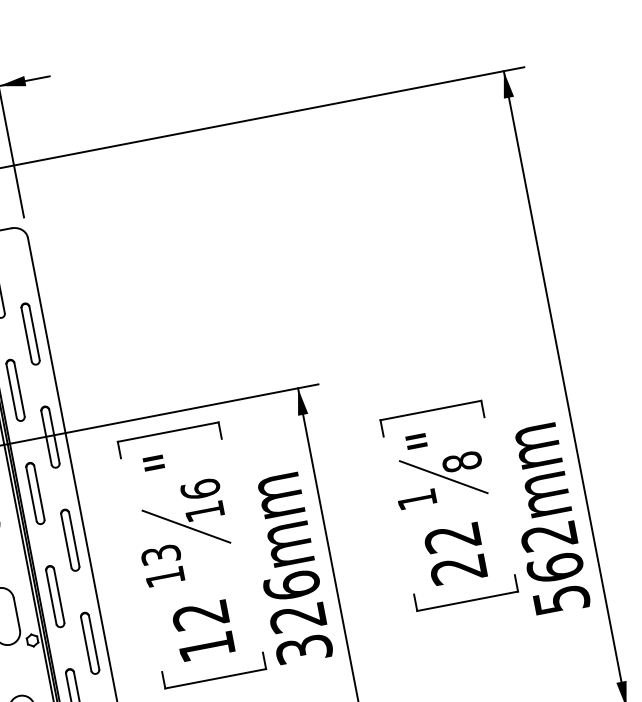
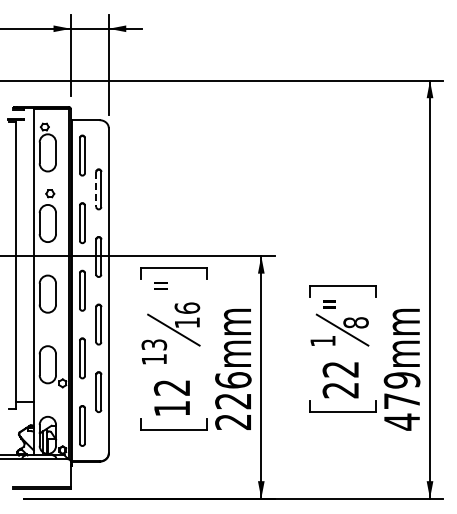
line: (27, 334) -> (96, 189), solid -> dashed
text: (554, 568) -> (401, 401), 562mm -> 479mm
text: (304, 648) -> (233, 421), 326mm -> 226mm

